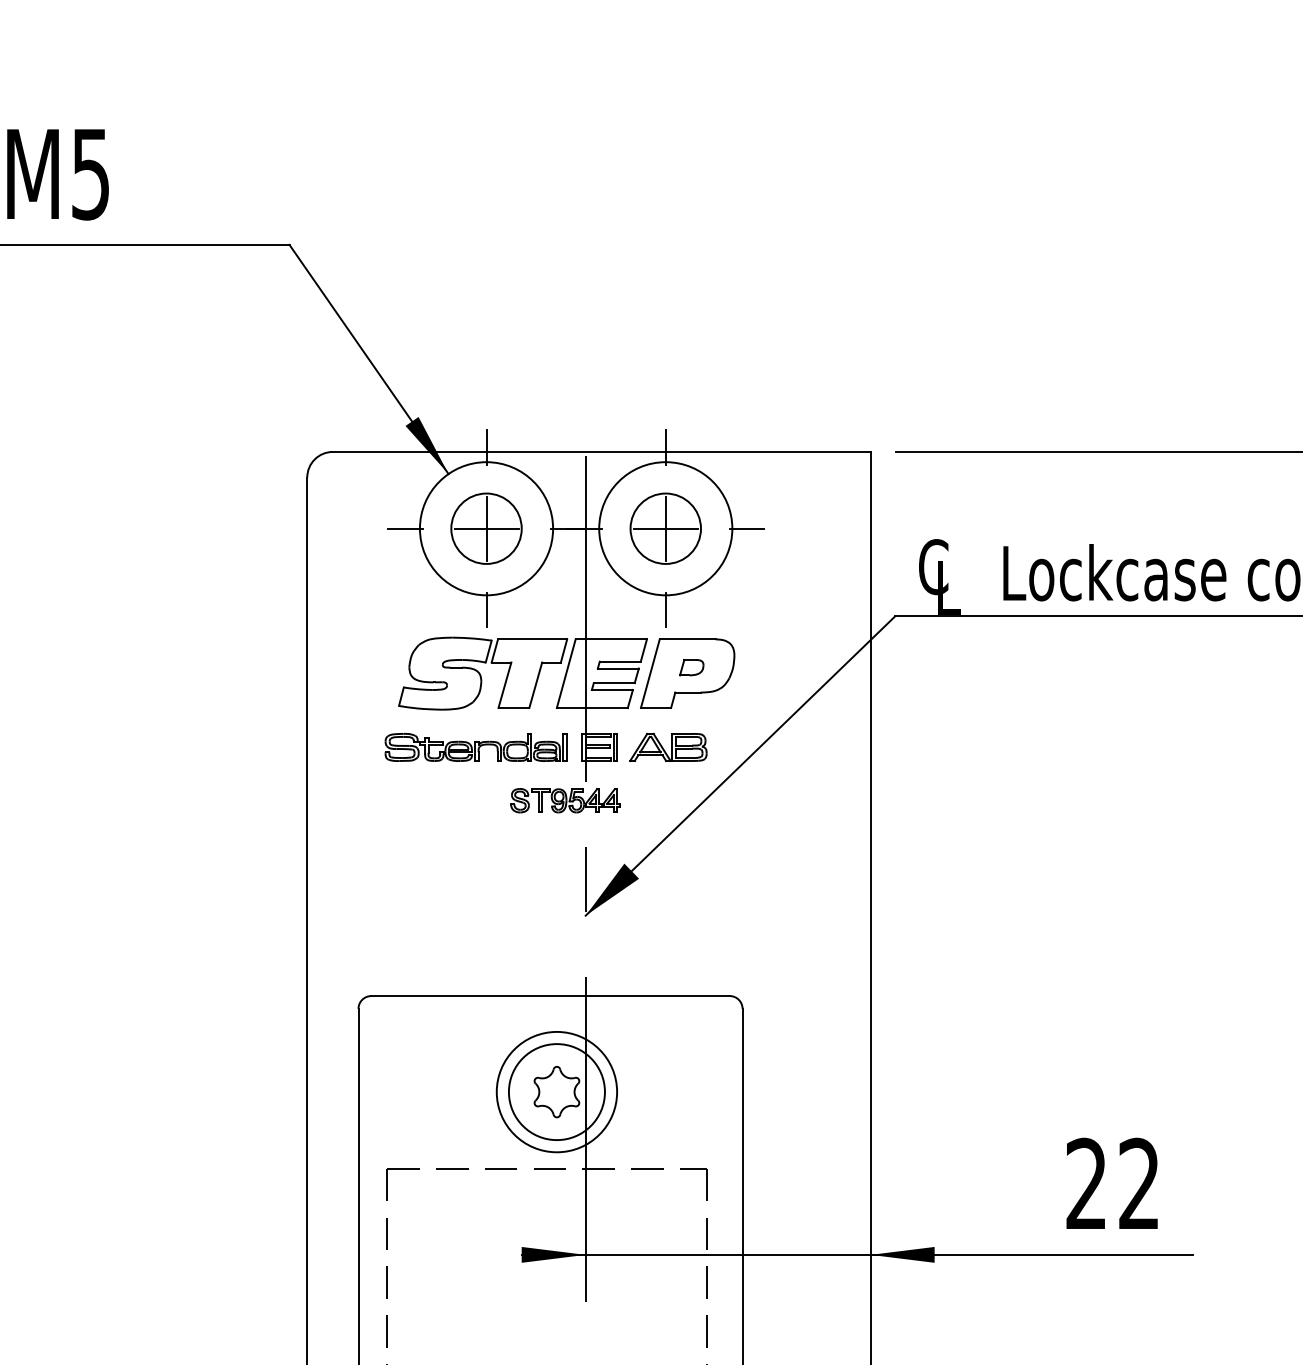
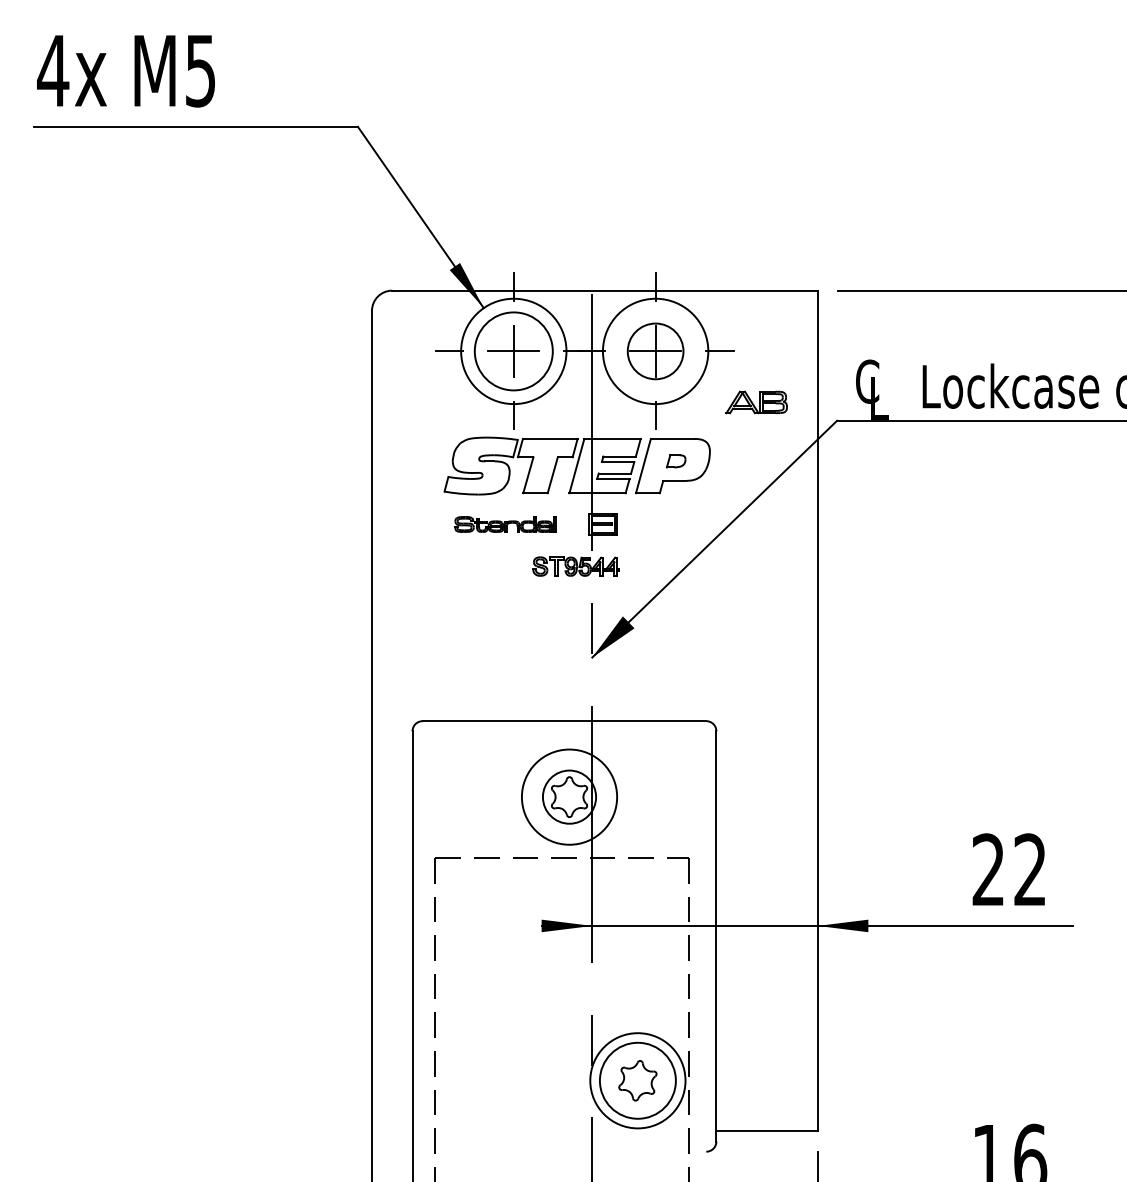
circle: (486, 528) -> (513, 351), size x1.4
part: (476, 747) -> (505, 524), size x0.7
part: (668, 747) -> (756, 402), moved
circle: (556, 1092) -> (569, 797), size x0.7

